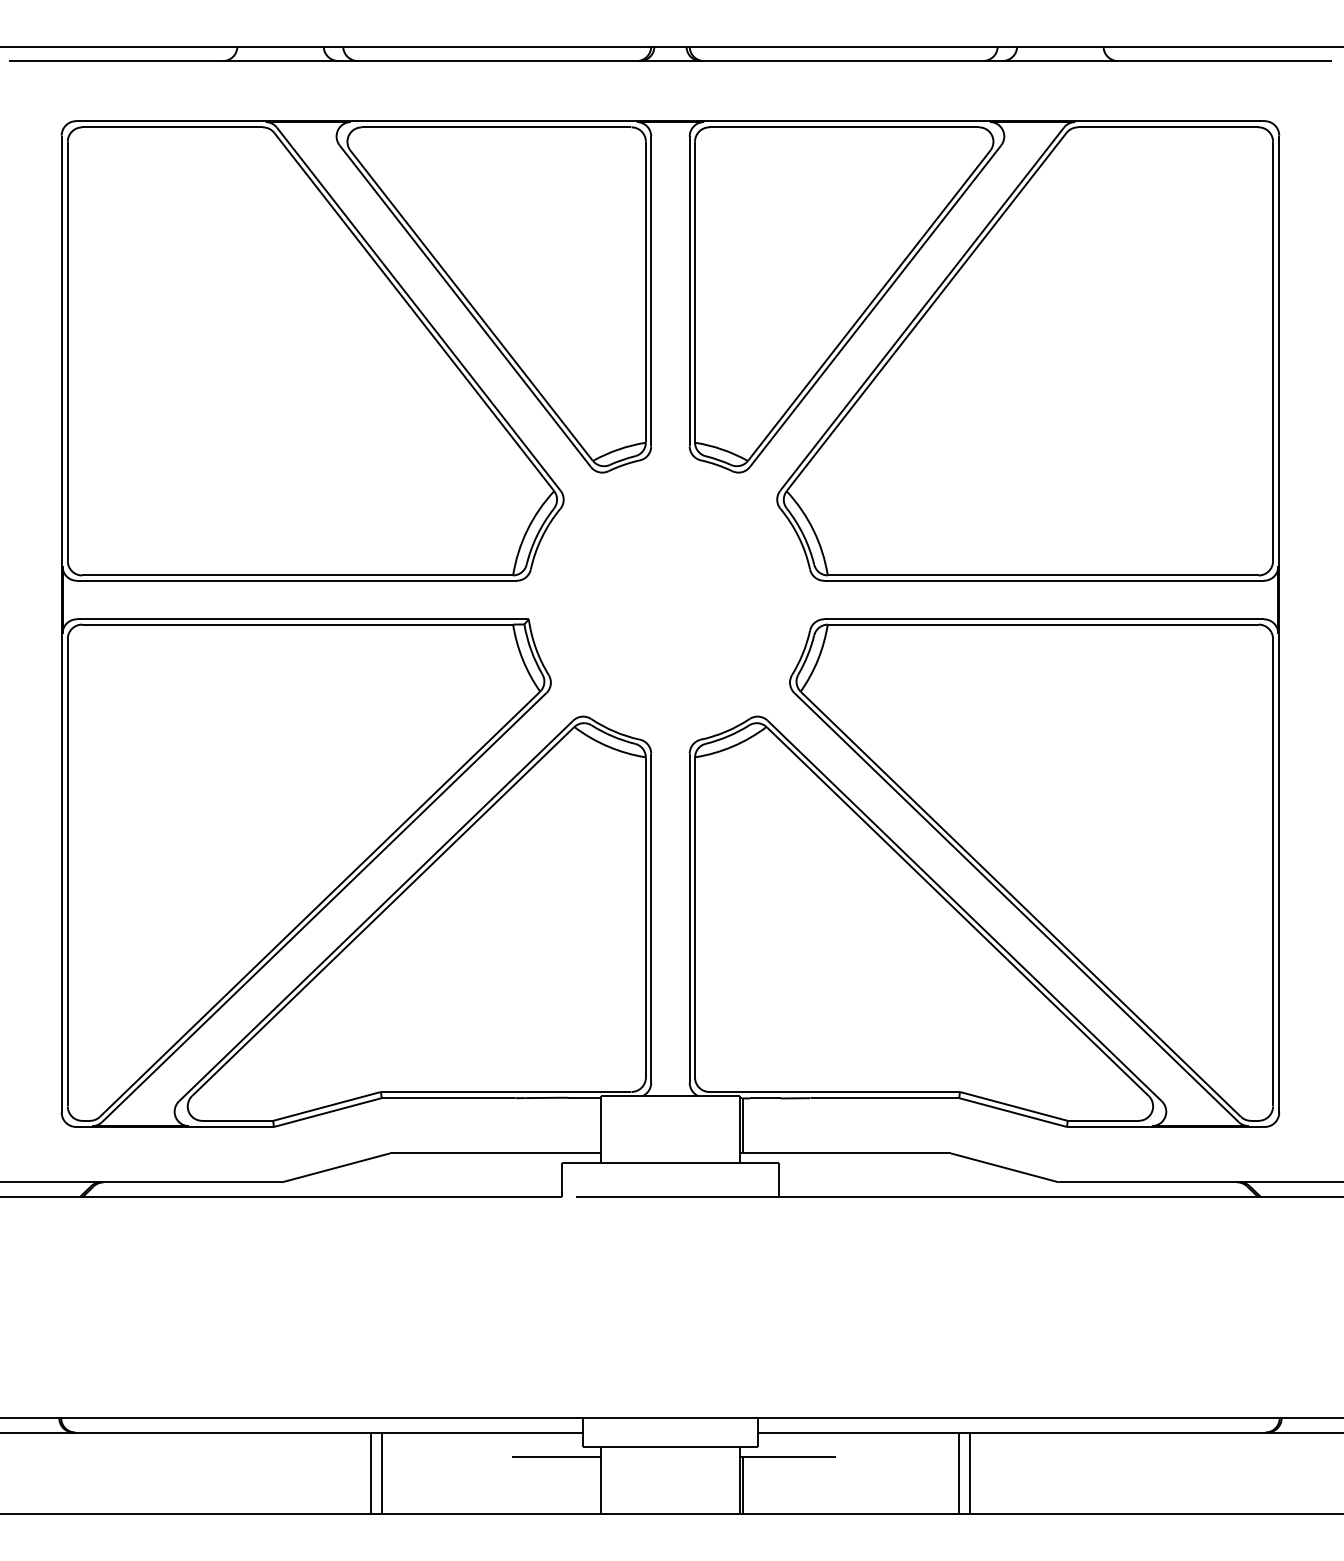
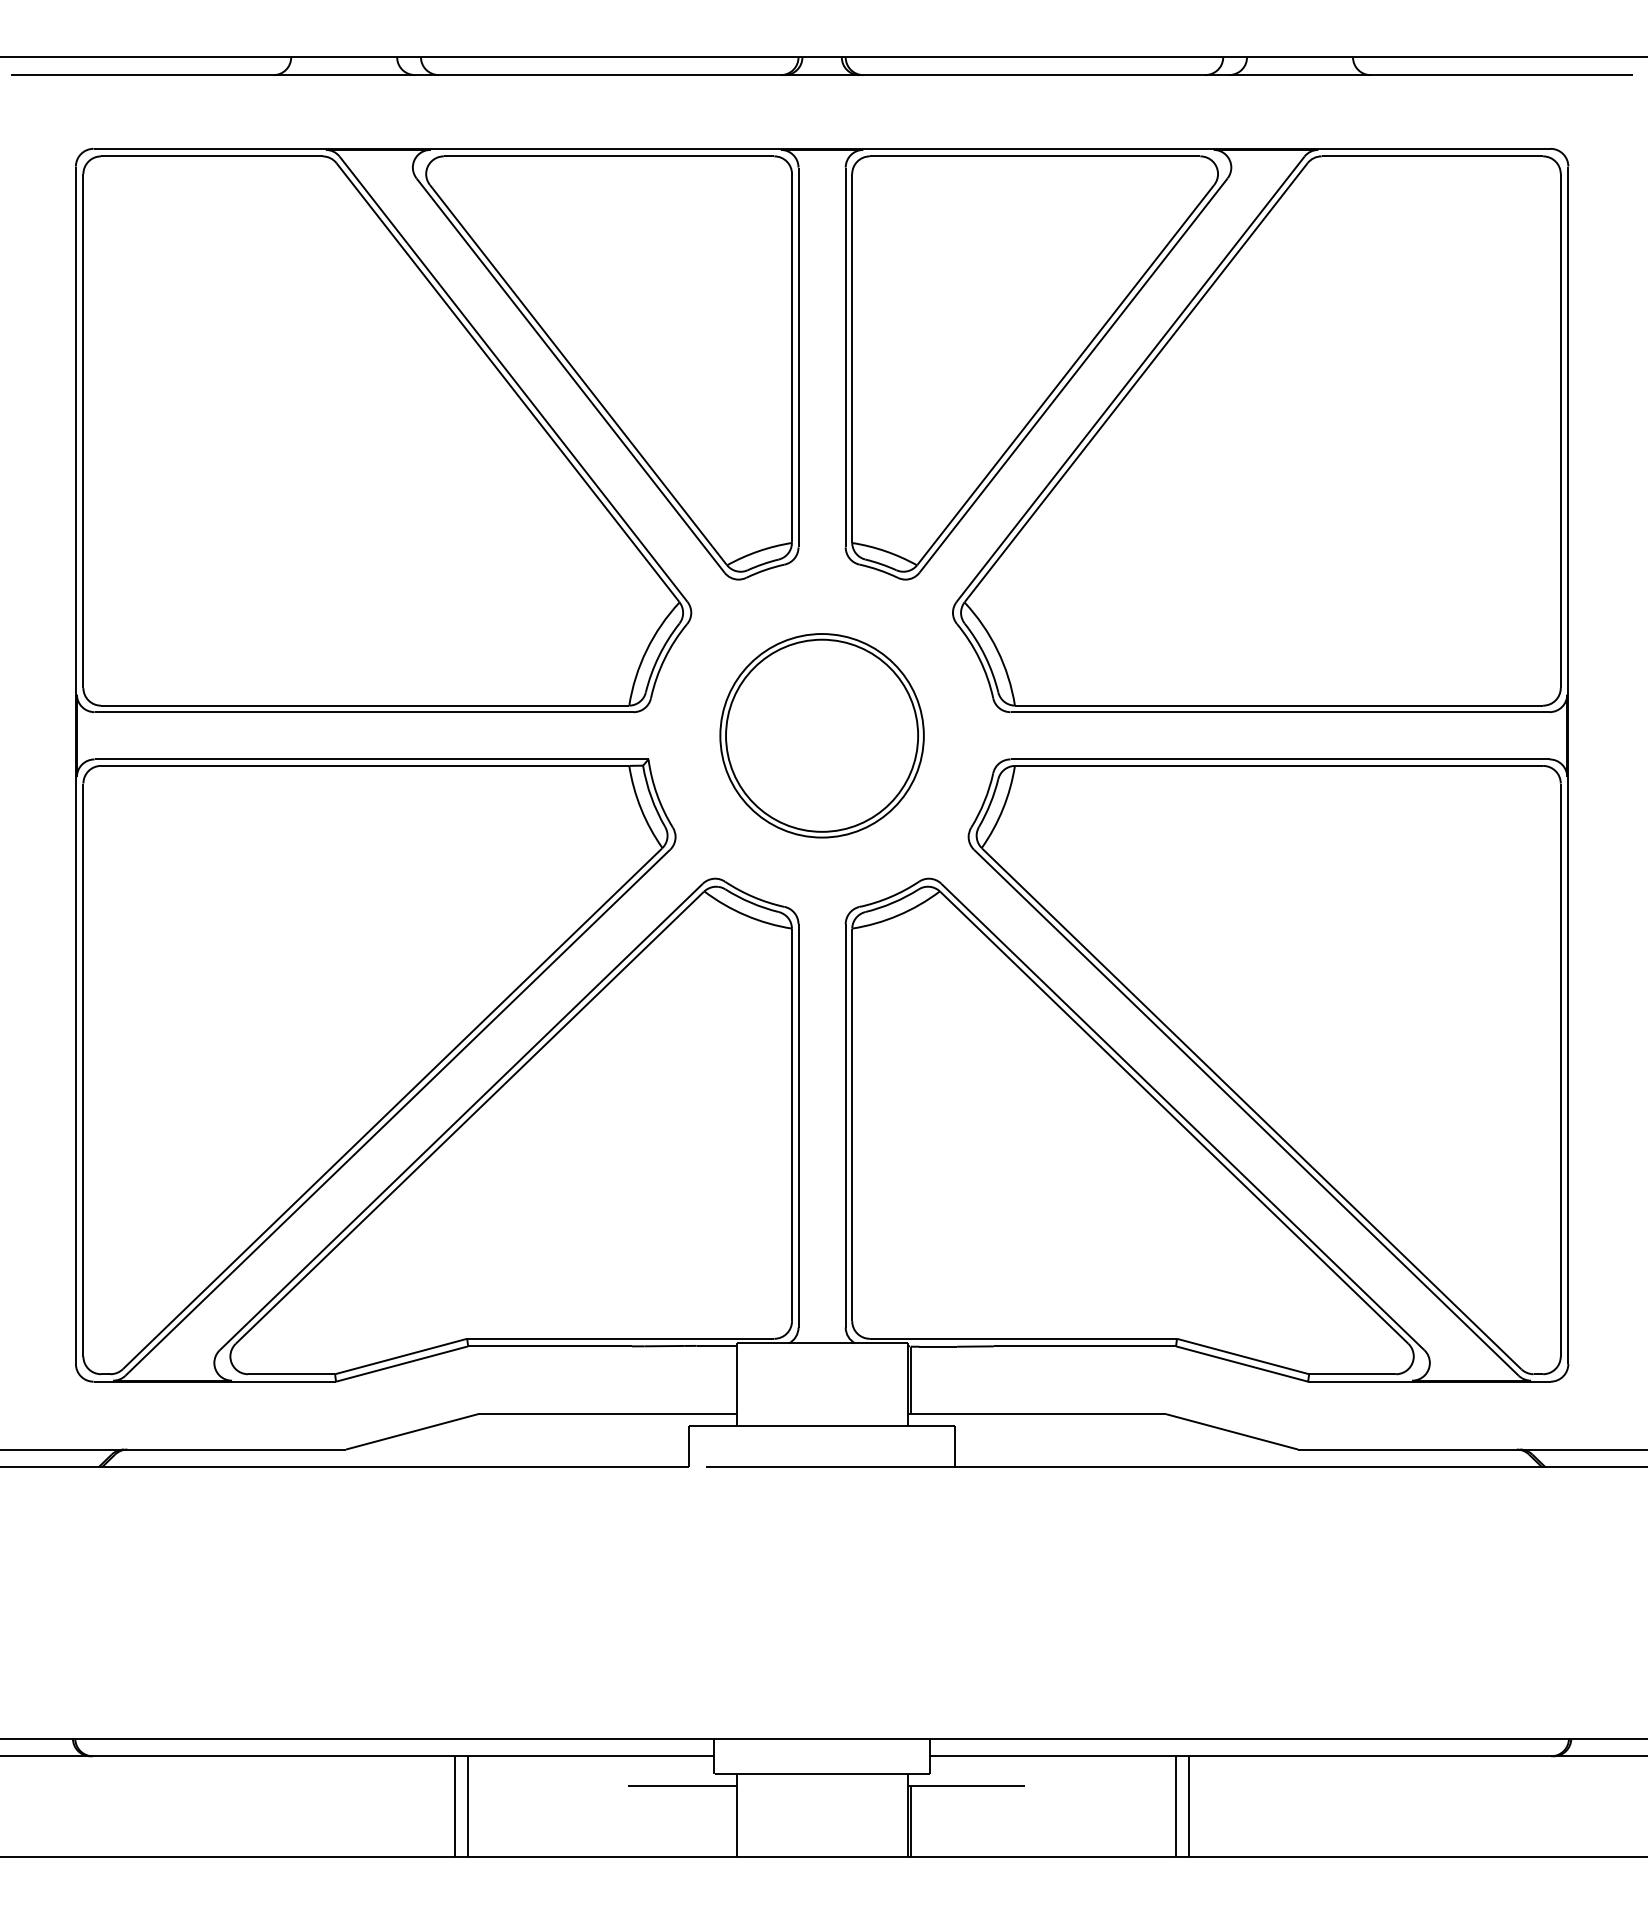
part: (669, 599) -> (821, 735), added

